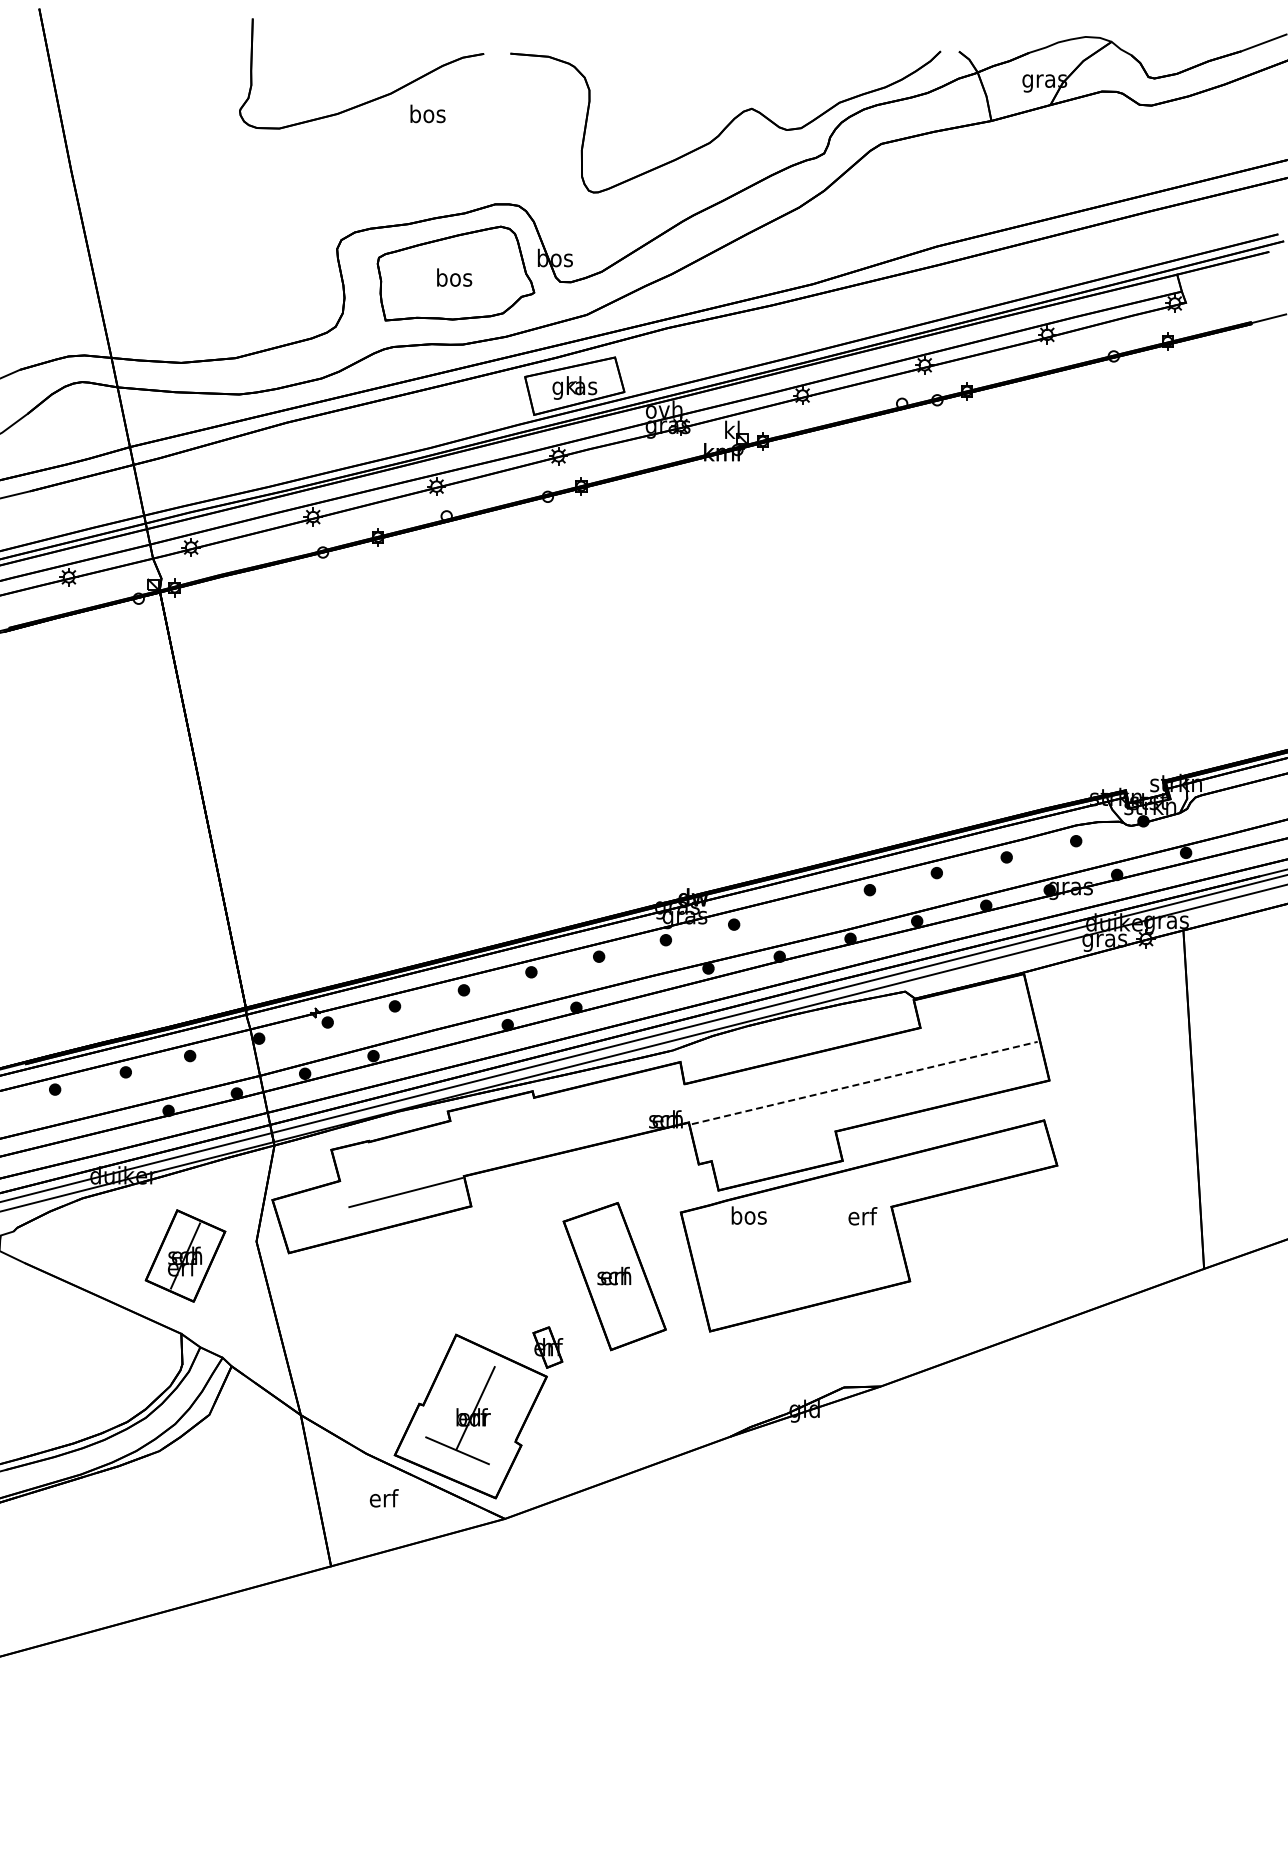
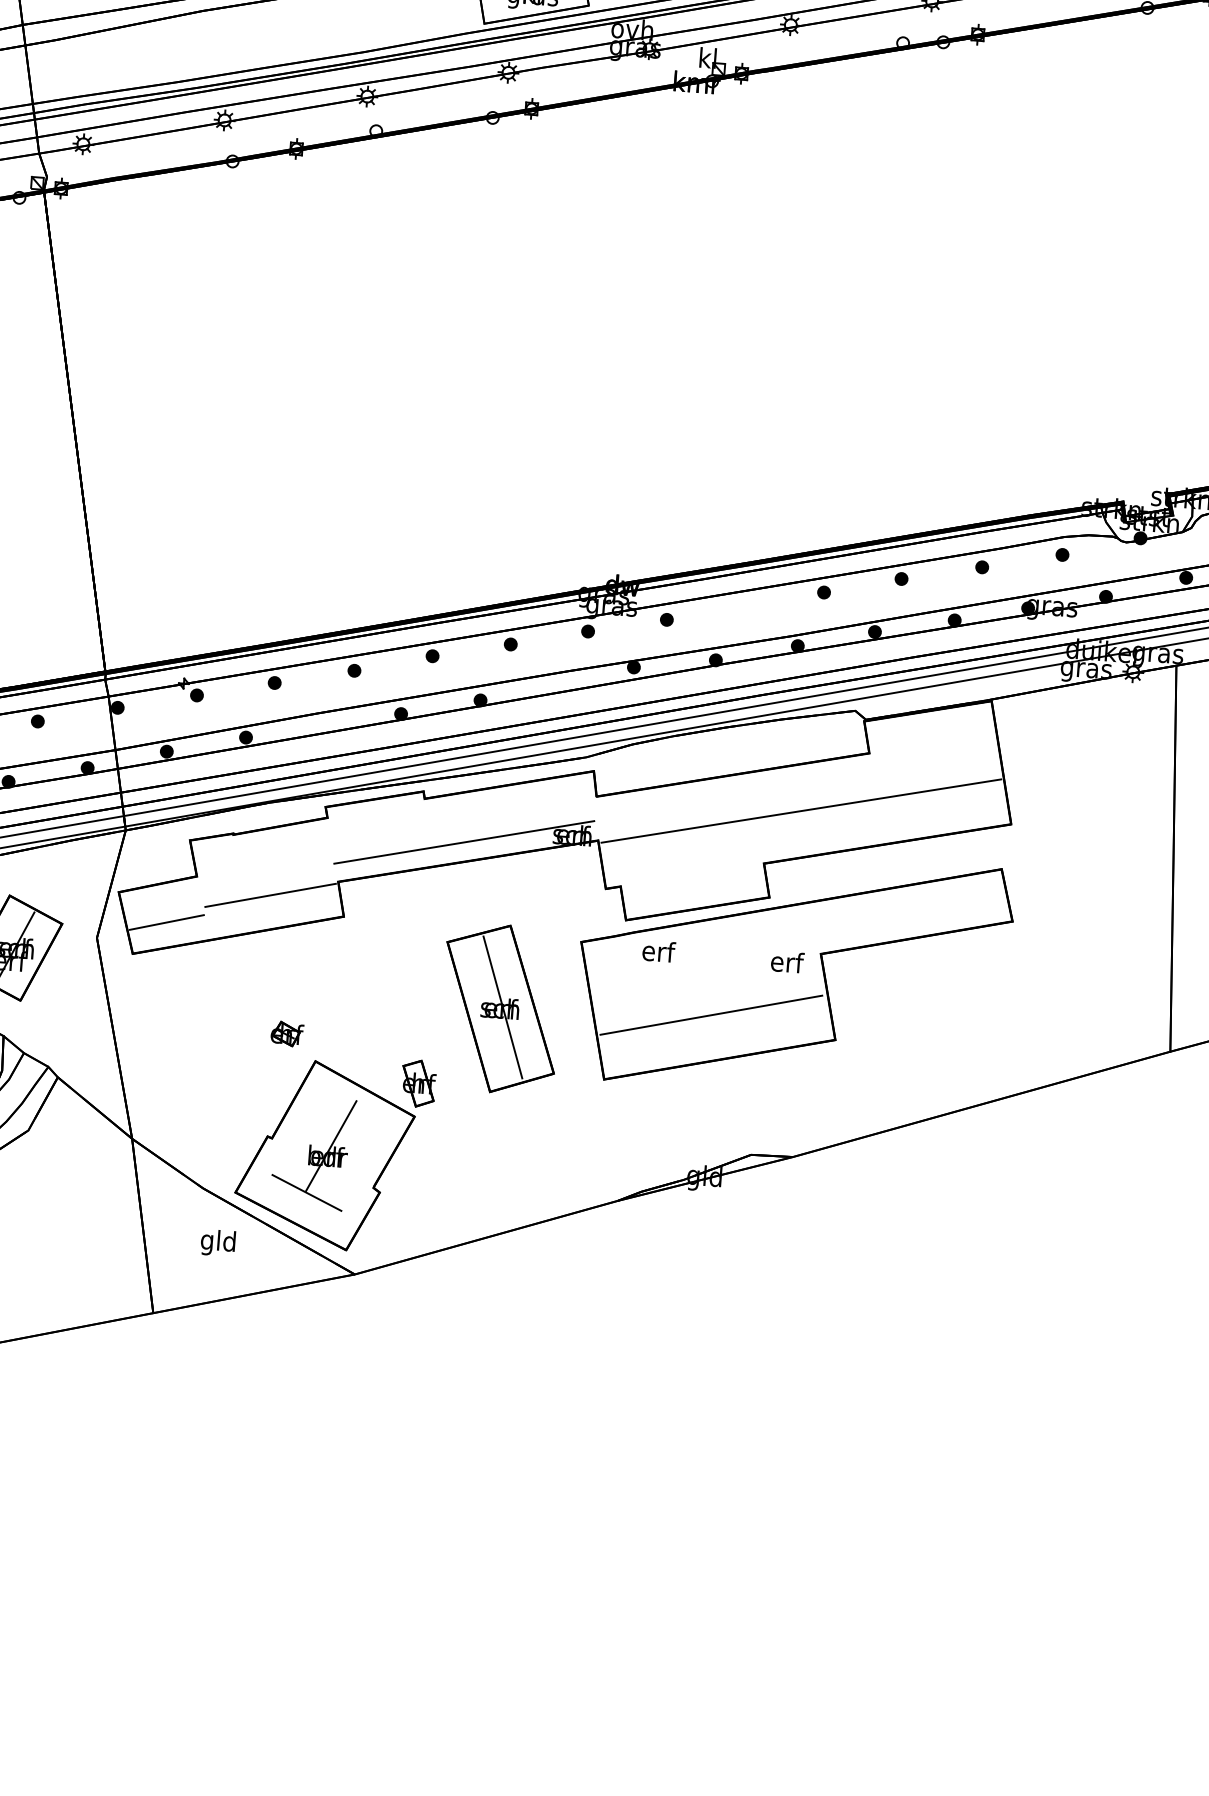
line: (864, 1083) -> (801, 811), dashed -> solid
line: (571, 1132) -> (464, 841), added
text: (748, 1215) -> (657, 951), bos -> erf
line: (316, 1223) -> (166, 922), added
line: (799, 1267) -> (711, 1014), added
line: (616, 1274) -> (502, 1006), added
part: (429, 1312) -> (287, 1033), added
text: (383, 1500) -> (218, 1242), erf -> gld

